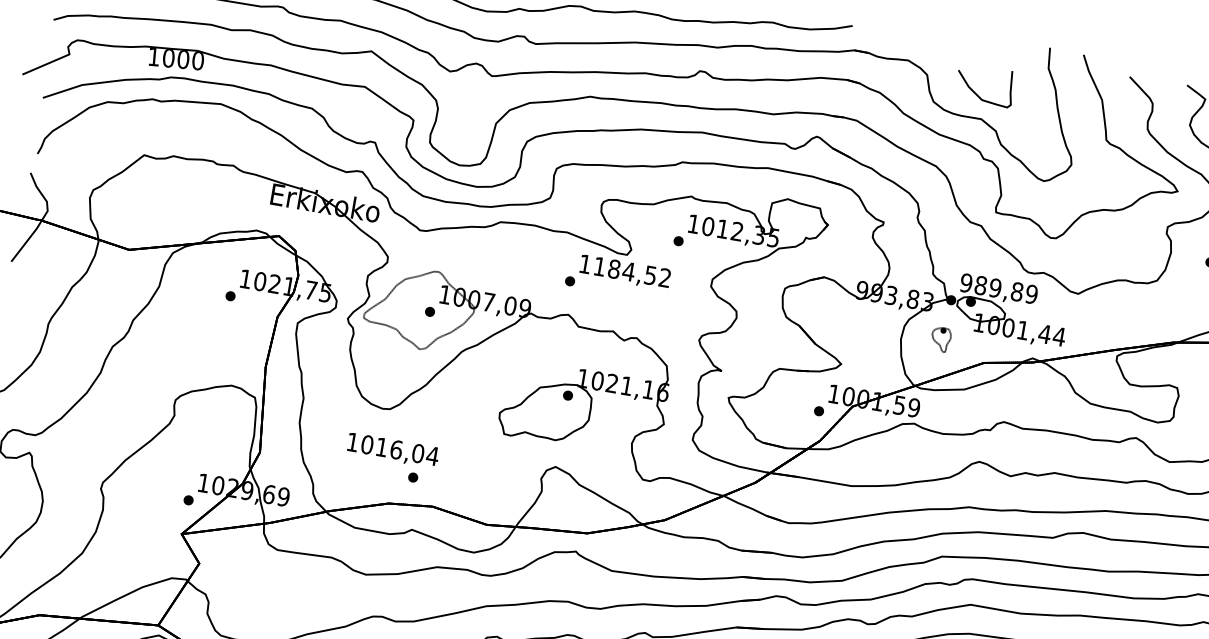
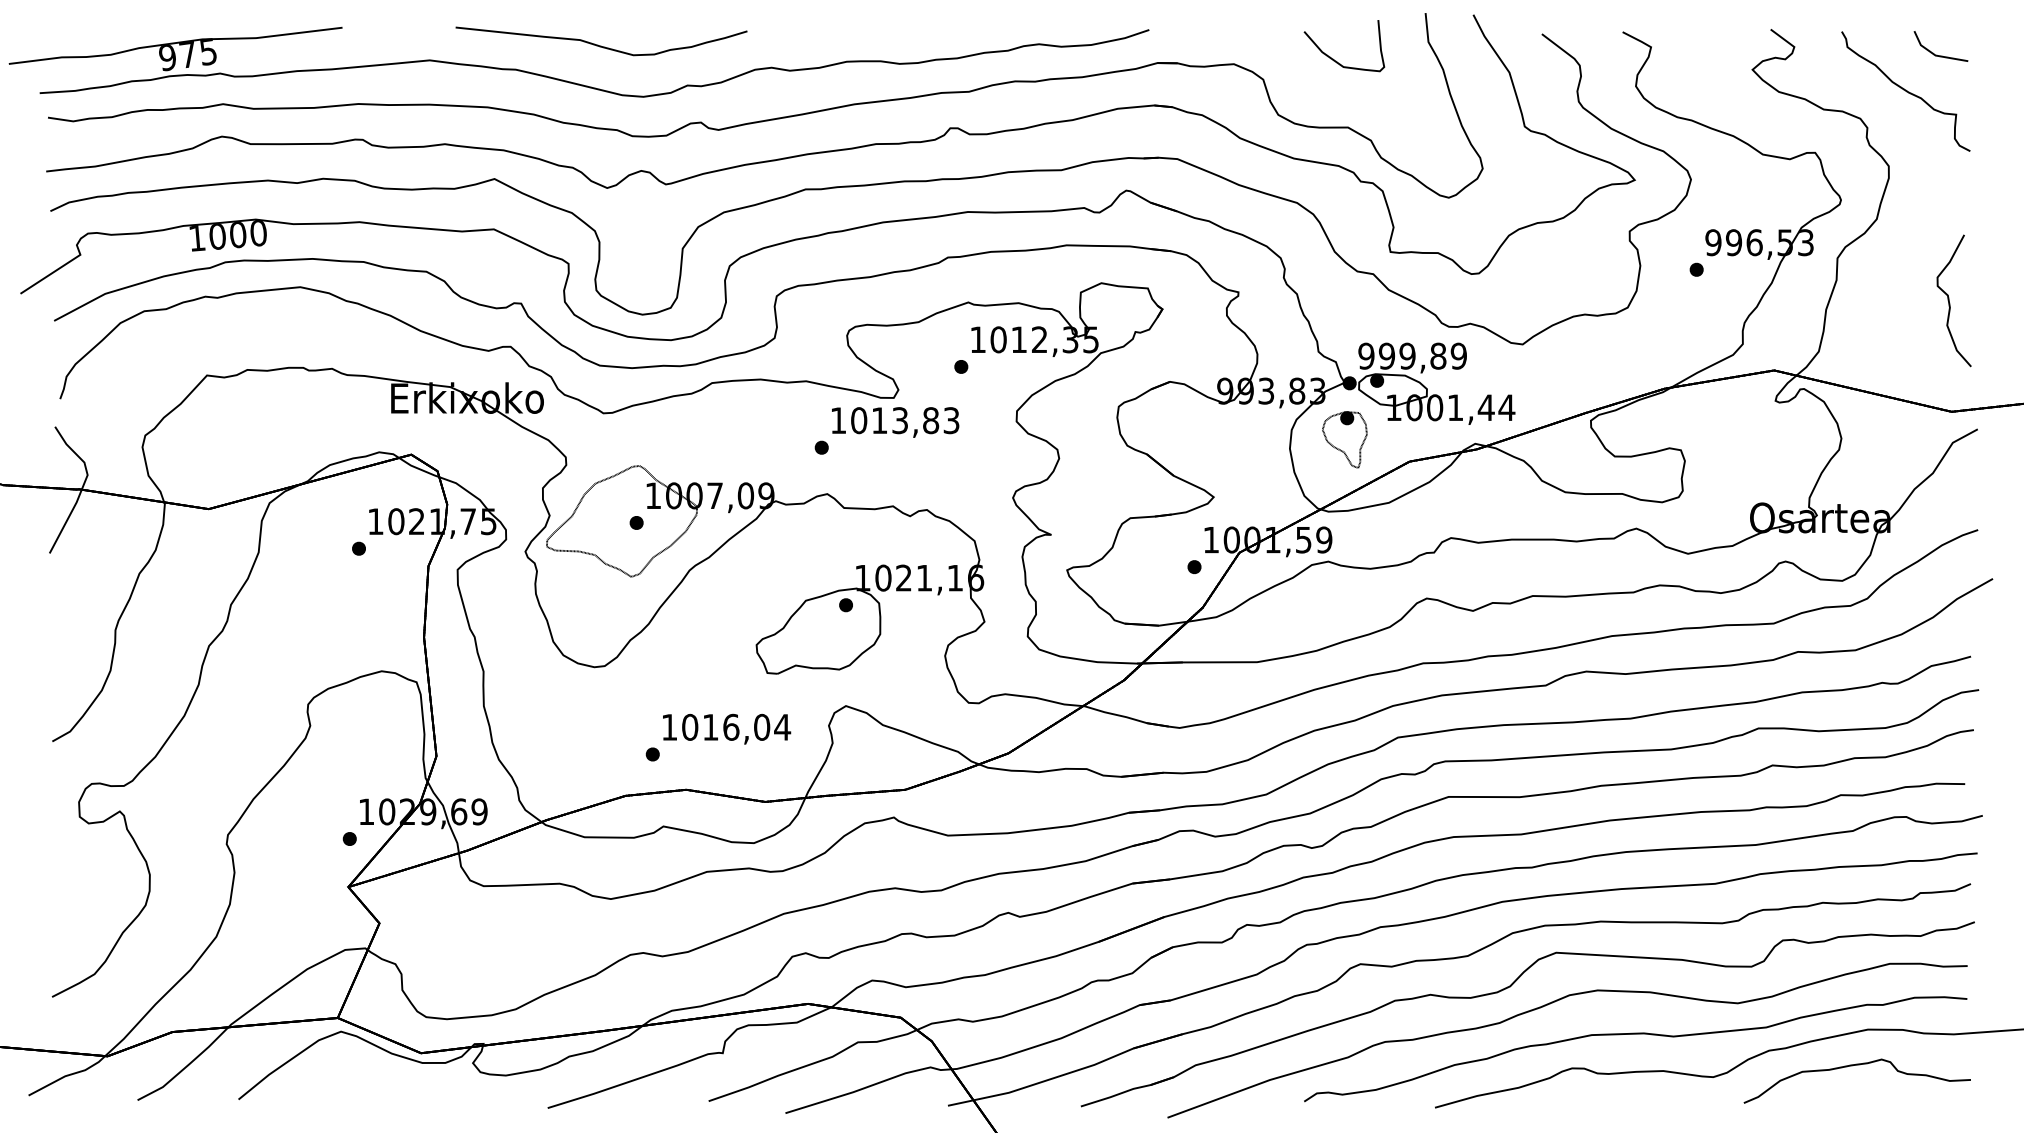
part: (975, 92) -> (1333, 58), moved
text: (632, 272) -> (905, 420), 1184,52 -> 1013,83
text: (980, 285) -> (1386, 355), 989,89 -> 999,89
part: (940, 339) -> (1344, 439), size x1.67
text: (393, 450) -> (727, 728), moved

